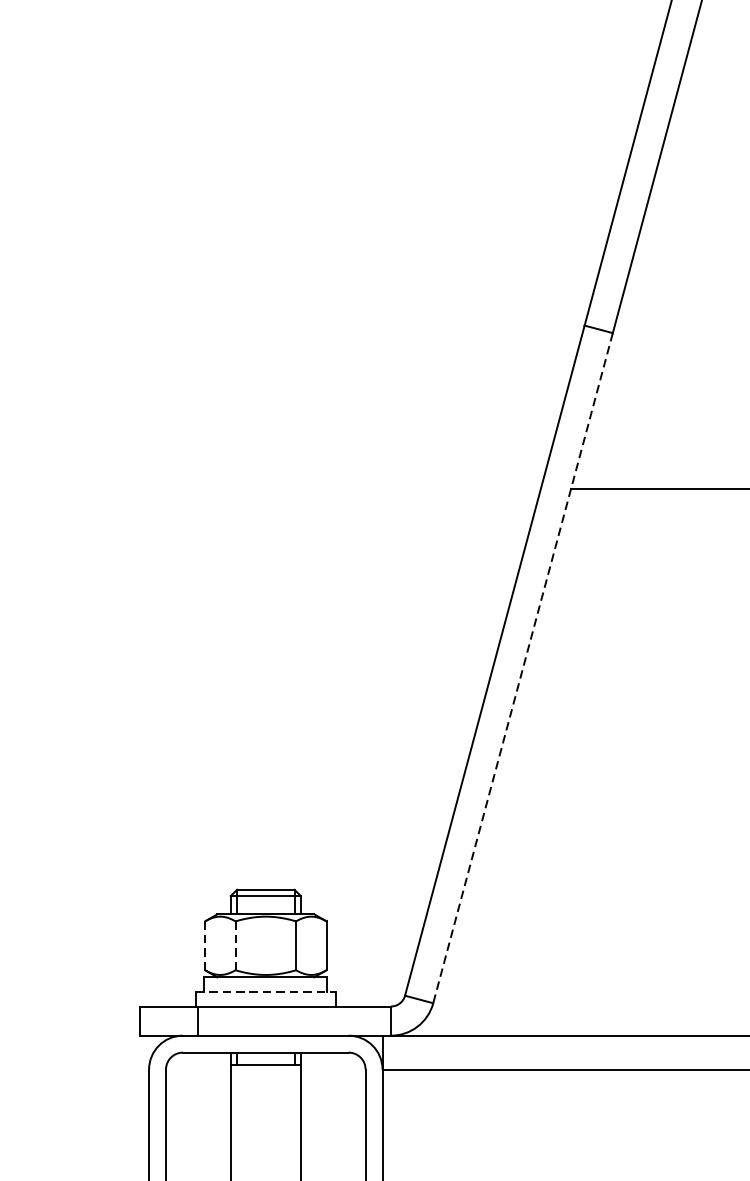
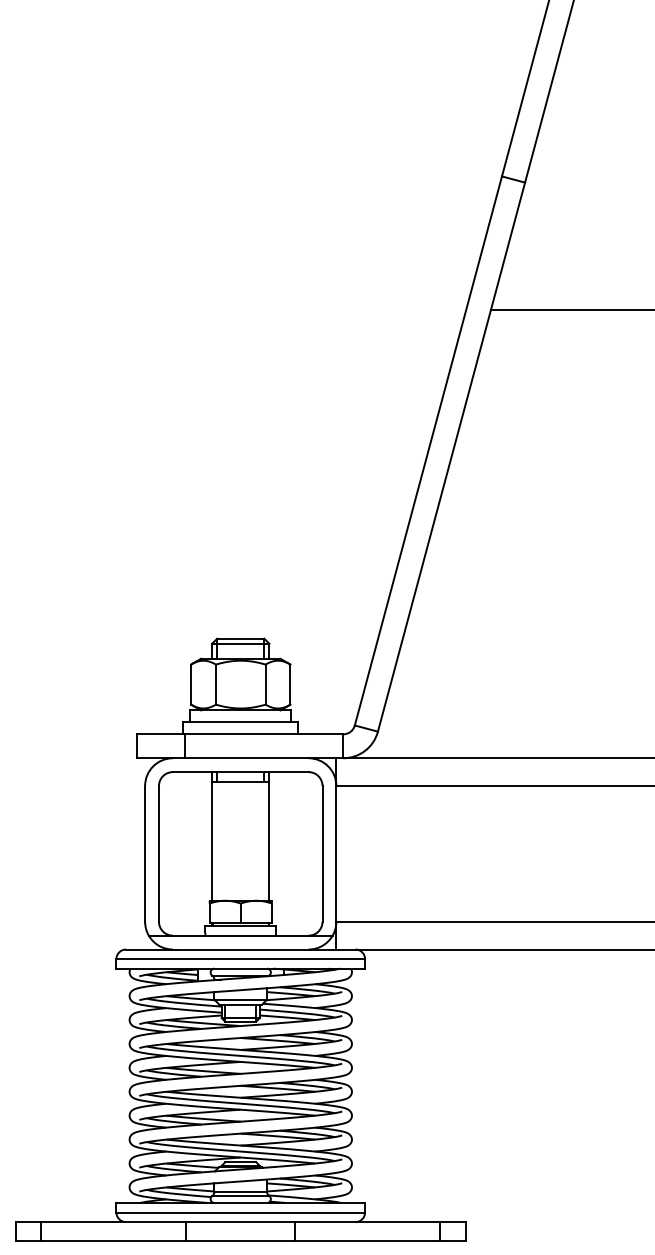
line: (523, 668) -> (451, 457), dashed -> solid
line: (205, 946) -> (191, 685), dashed -> solid
line: (234, 946) -> (215, 685), dashed -> solid
line: (266, 992) -> (241, 722), dashed -> solid

